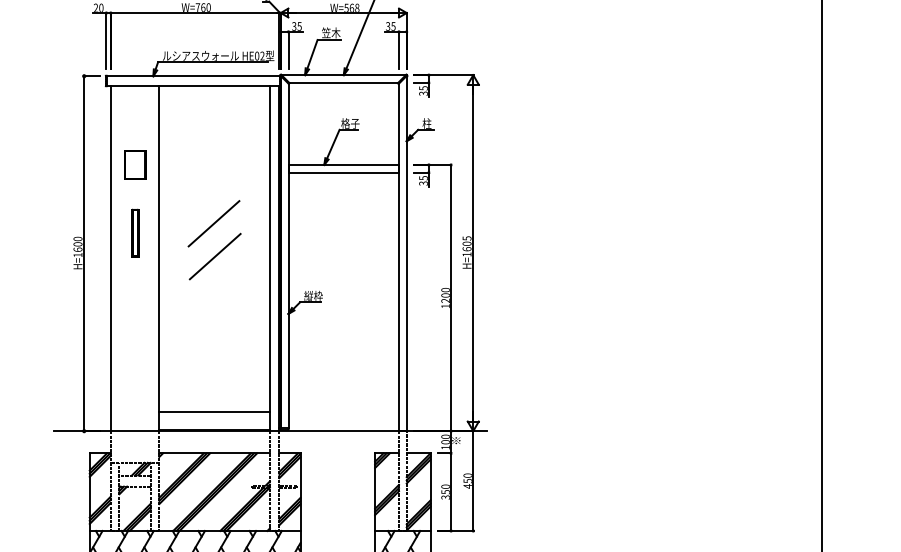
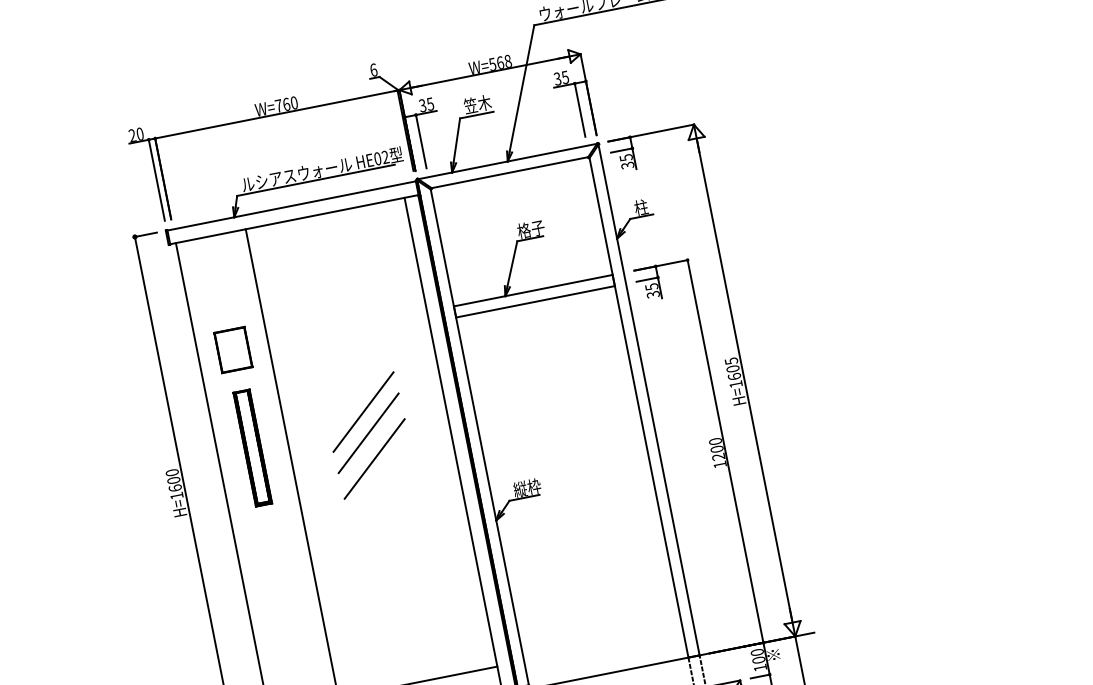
part: (135, 233) -> (253, 448), size x1.67
line: (214, 238) -> (368, 433), added

